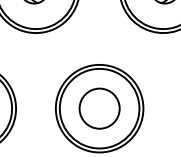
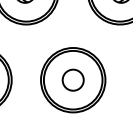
circle: (99, 108) -> (73, 80), size x0.71

